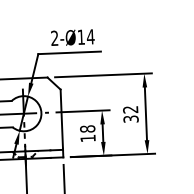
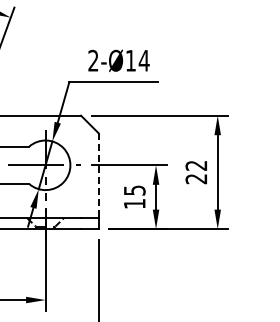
line: (61, 119) -> (98, 175), solid -> dashed
text: (131, 119) -> (196, 179), 32 -> 22
text: (87, 129) -> (134, 190), 18 -> 15

